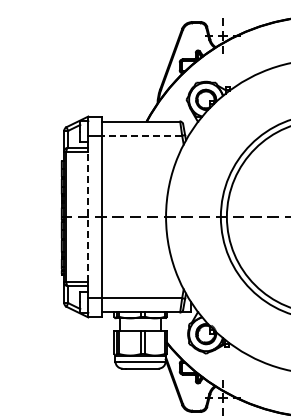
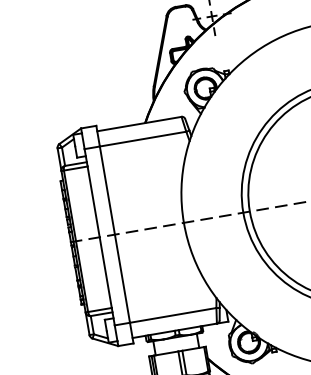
line: (142, 135) -> (143, 138), dashed -> solid
line: (88, 216) -> (99, 236), dashed -> solid

